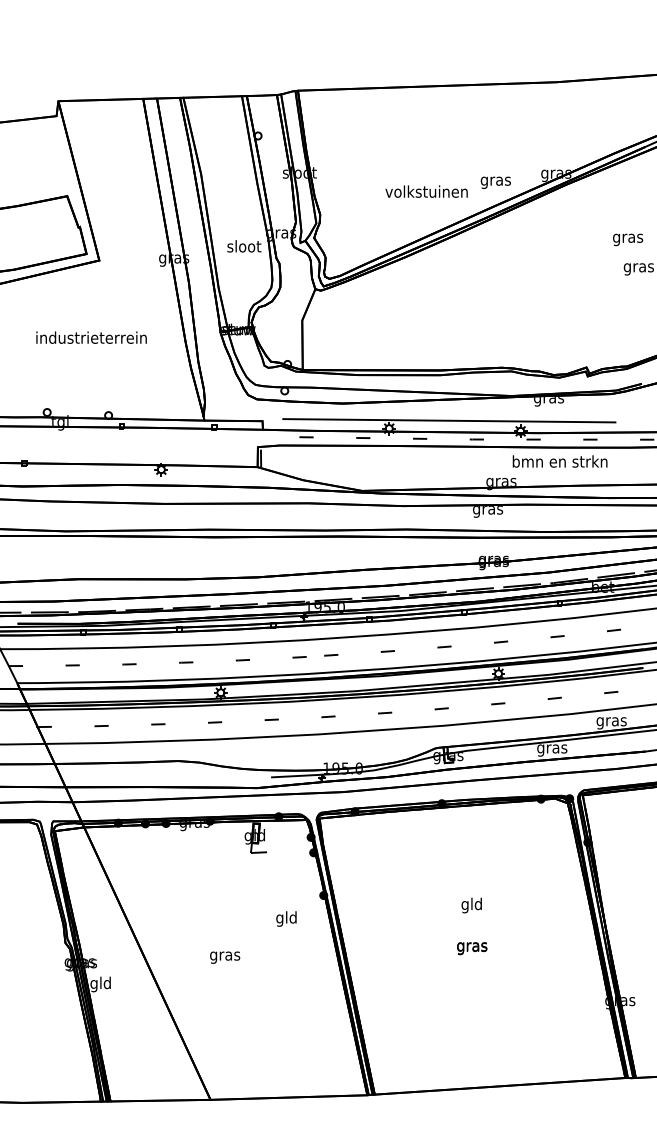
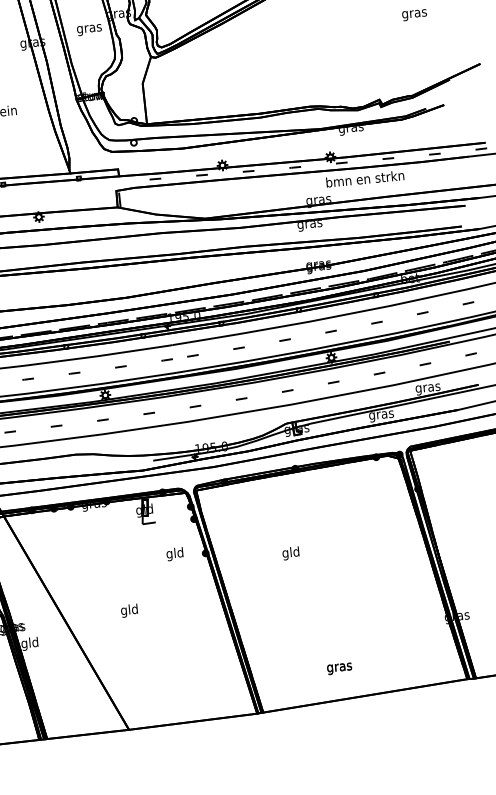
text: (244, 247) -> (89, 28), sloot -> gras
line: (449, 420) -> (271, 154), removed
text: (471, 905) -> (290, 553), moved
text: (286, 918) -> (174, 553), moved
text: (472, 948) -> (339, 668), moved
text: (225, 955) -> (129, 610), gras -> gld

